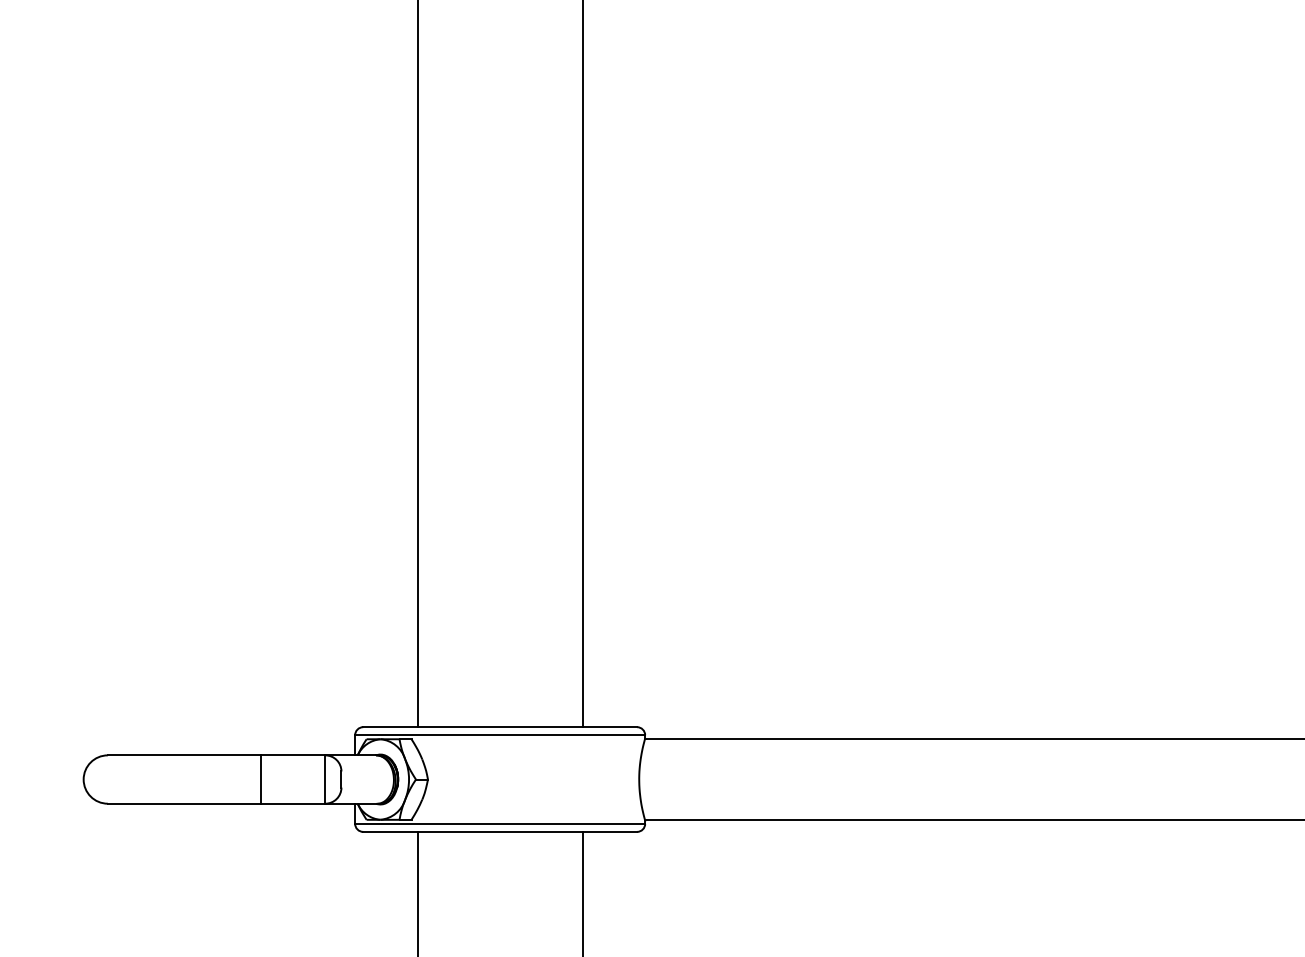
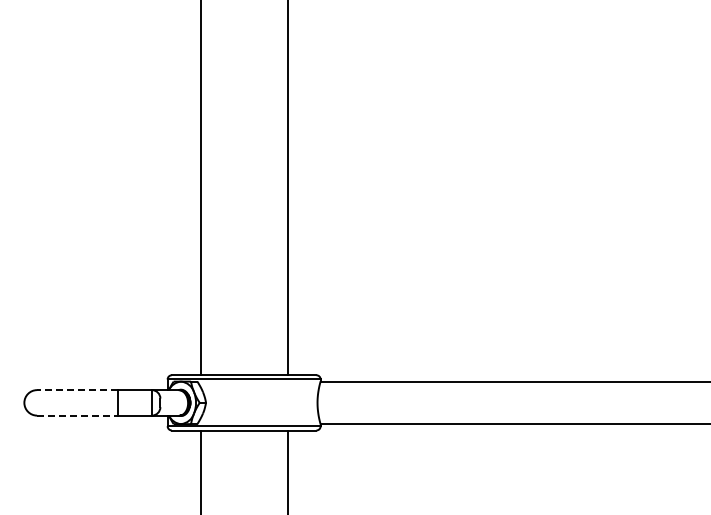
line: (184, 756) -> (77, 390), solid -> dashed
line: (186, 803) -> (78, 415), solid -> dashed

